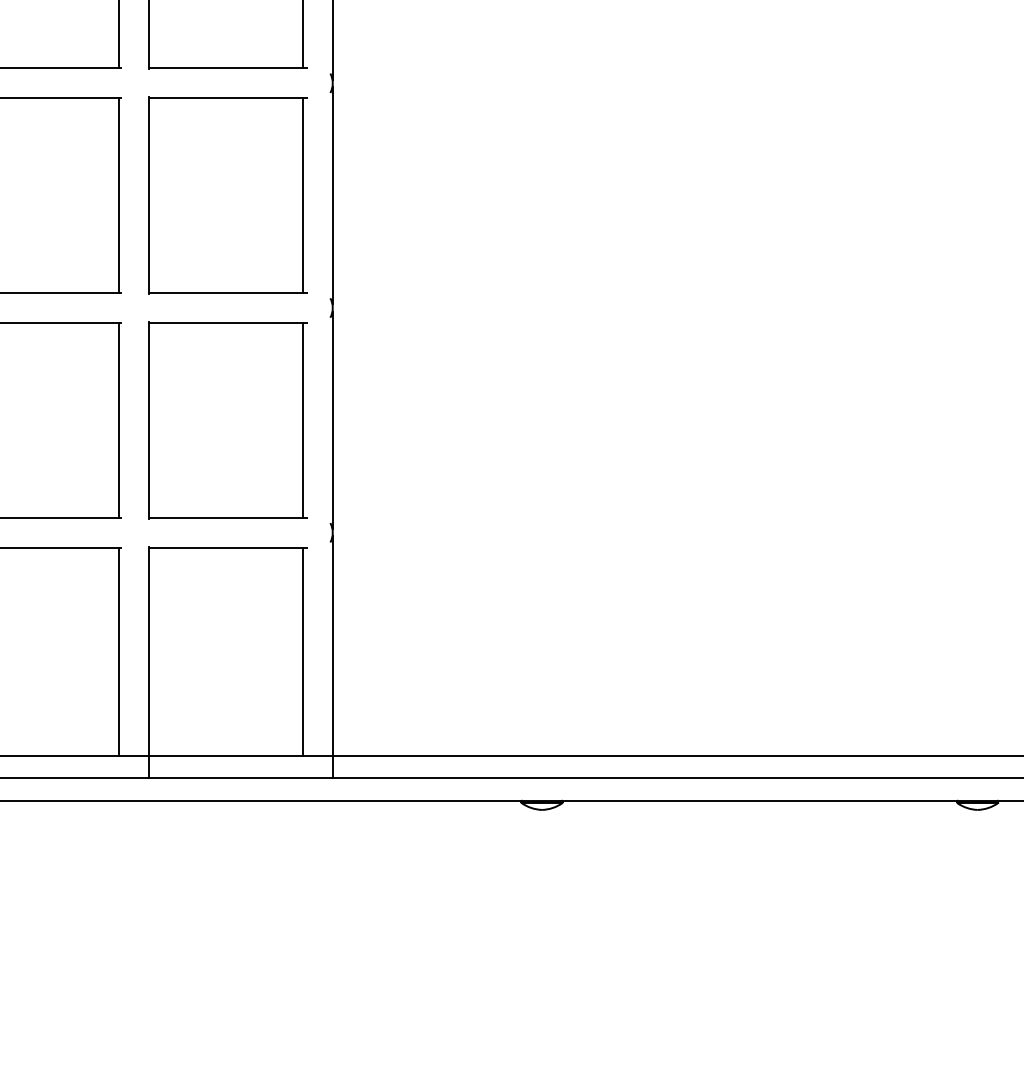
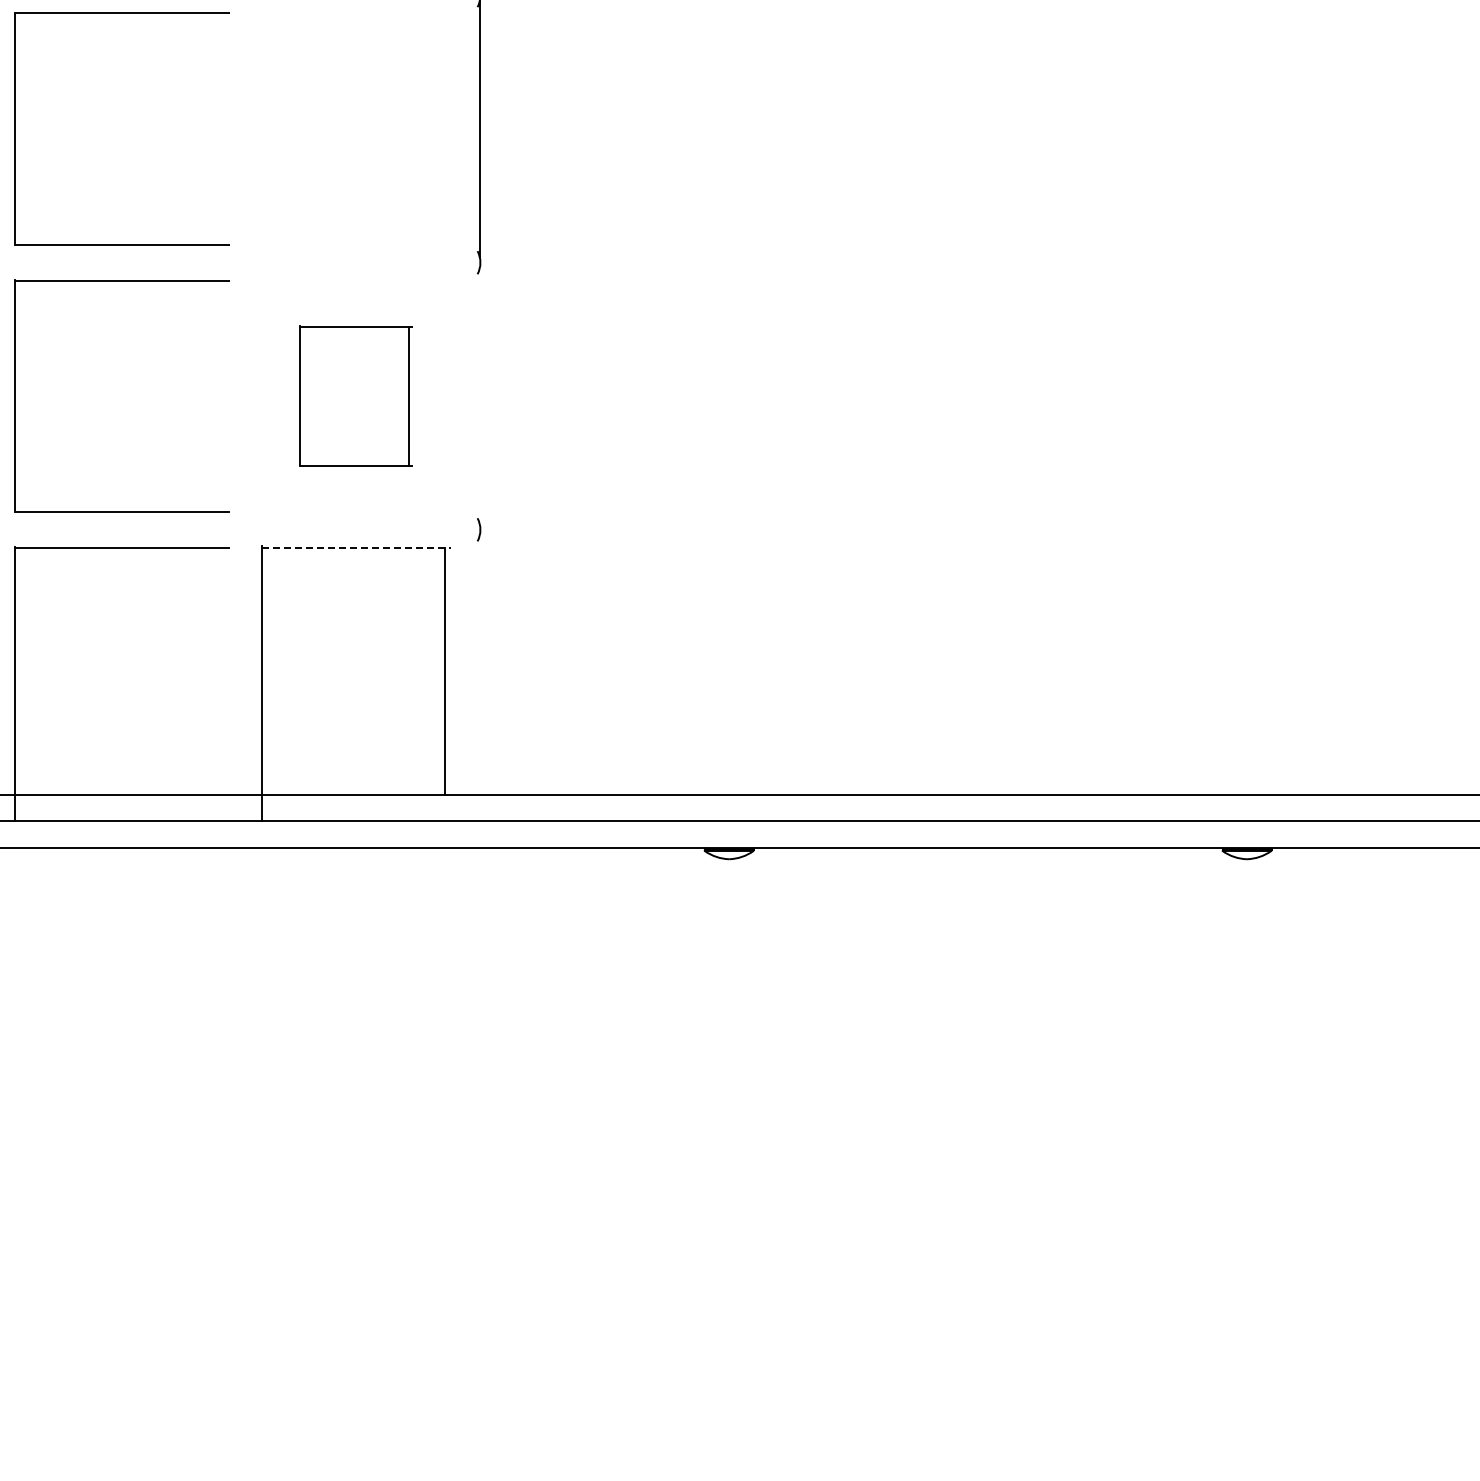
line: (119, 195) -> (226, 128), removed
part: (227, 195) -> (355, 128), removed
part: (227, 419) -> (355, 395), size x0.6
line: (332, 419) -> (480, 395), removed
line: (119, 420) -> (226, 396), removed
line: (228, 547) -> (356, 547), solid -> dashed
line: (119, 651) -> (226, 670), removed
line: (332, 657) -> (480, 677), removed

